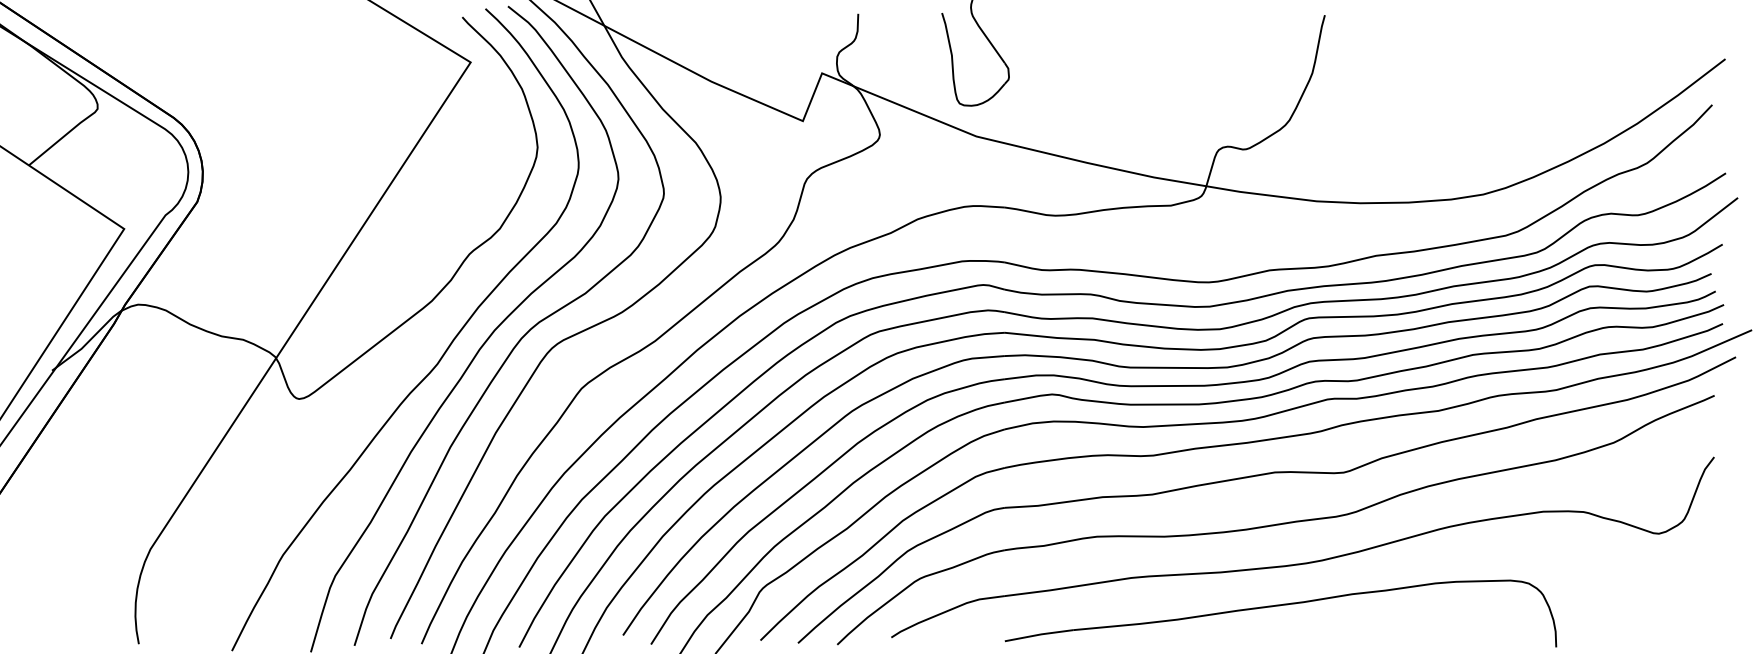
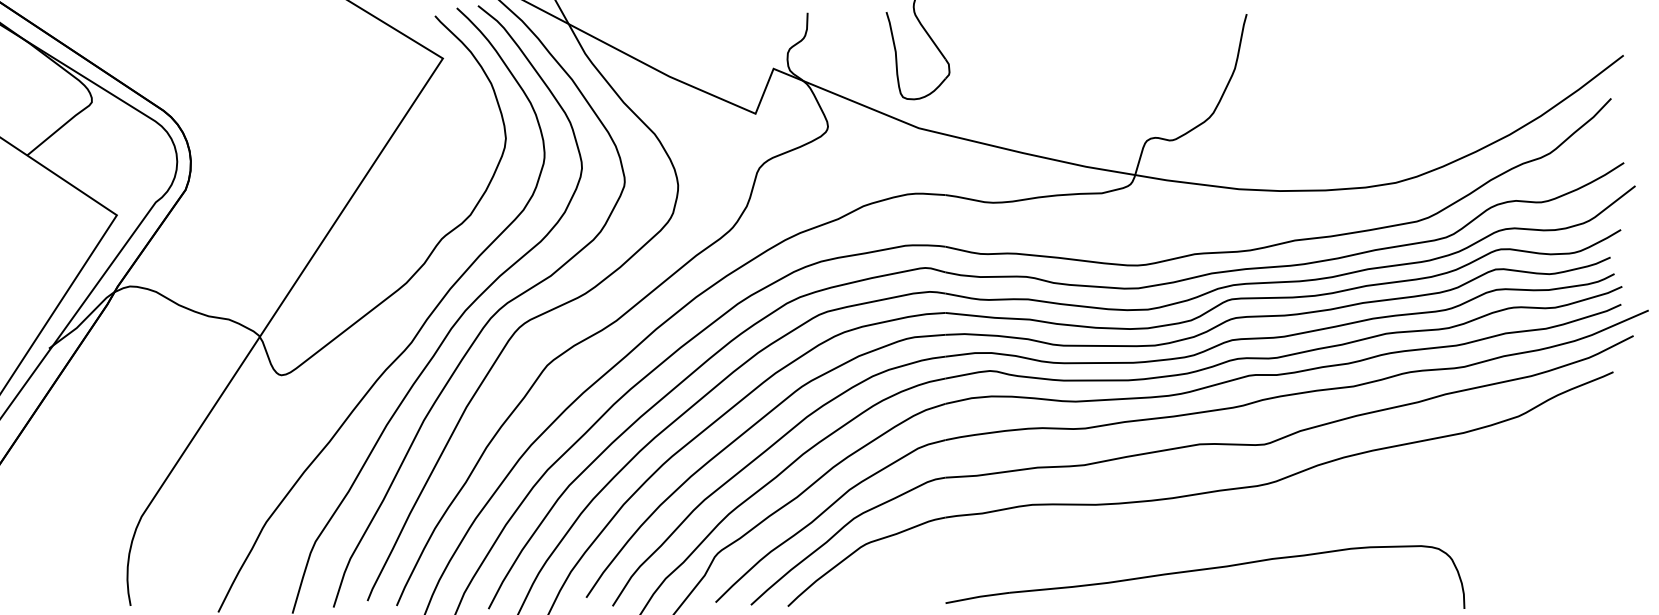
part: (1303, 562) -> (1226, 529), removed

